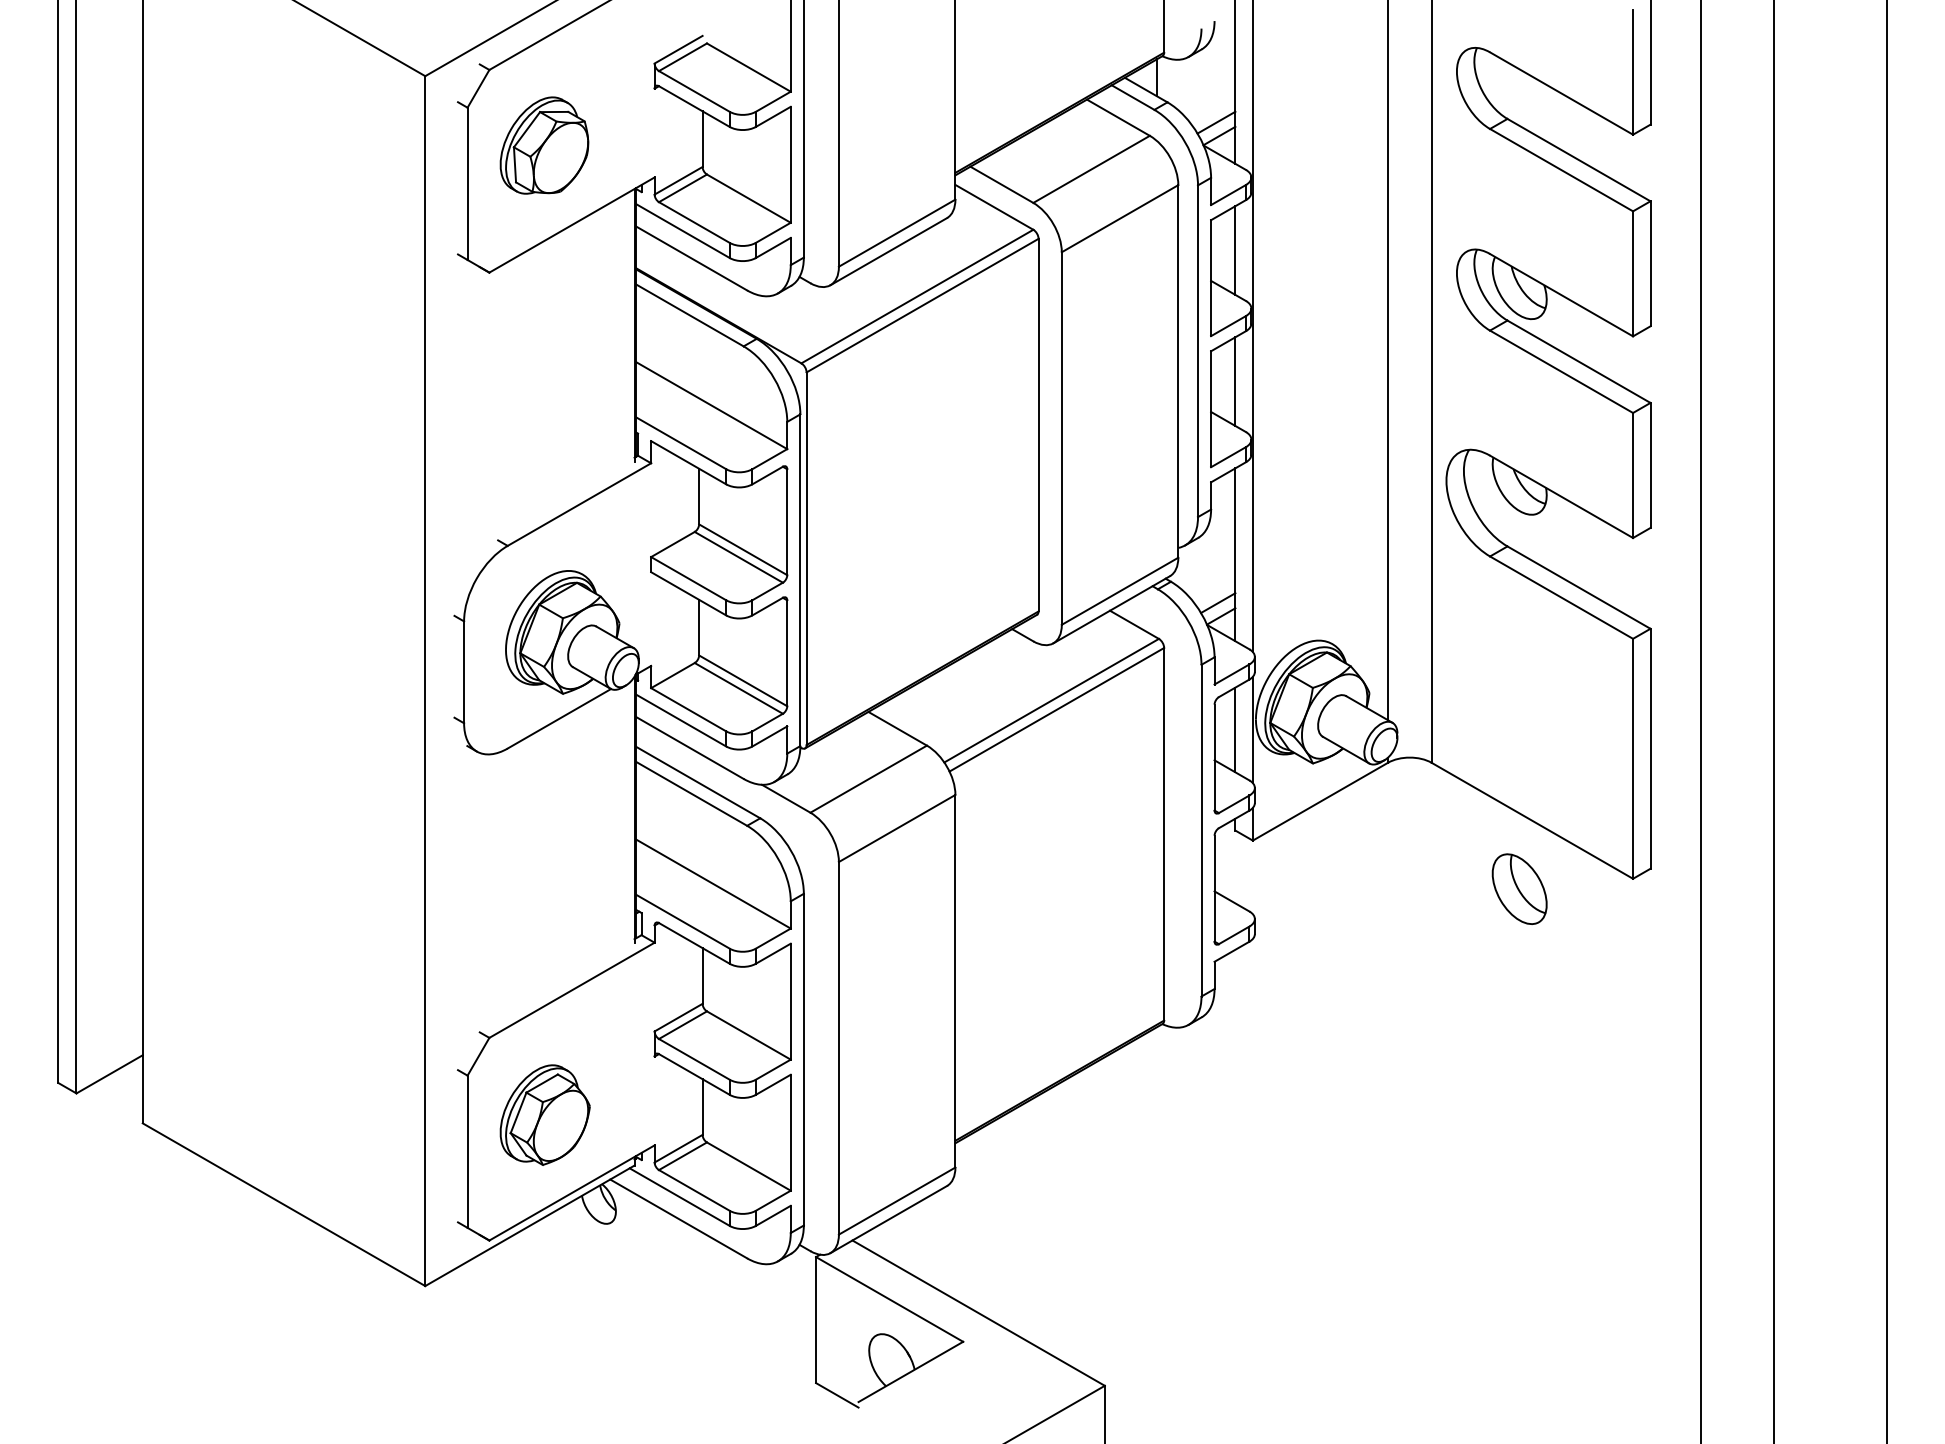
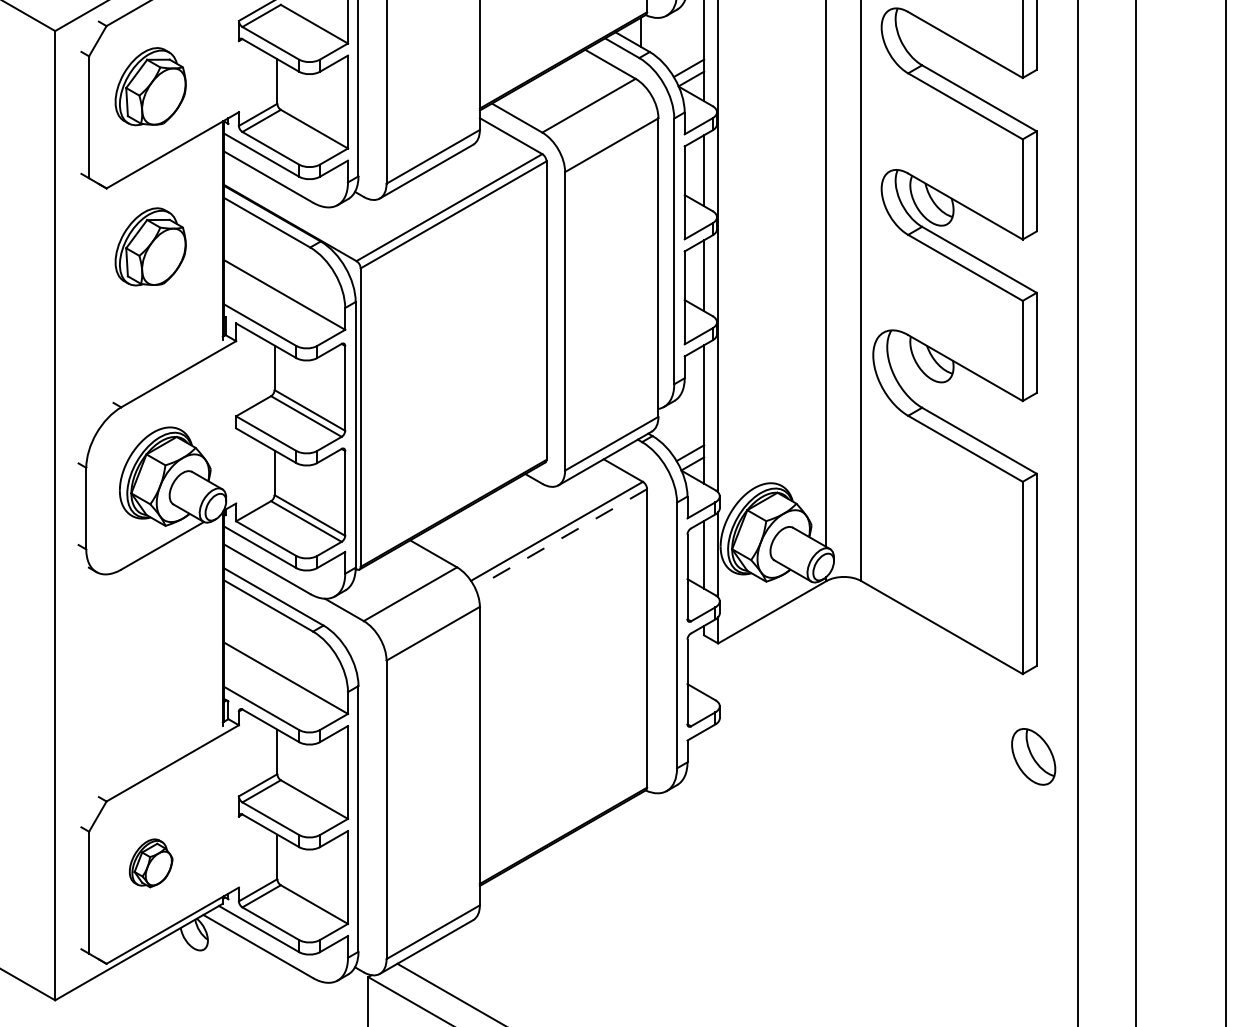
part: (544, 345) -> (150, 246), added
line: (1056, 709) -> (560, 538), solid -> dashed
part: (1519, 888) -> (1033, 756), moved
part: (544, 1114) -> (150, 862), size x0.6

